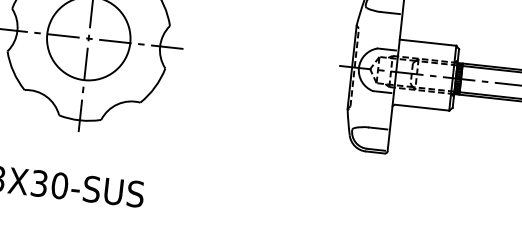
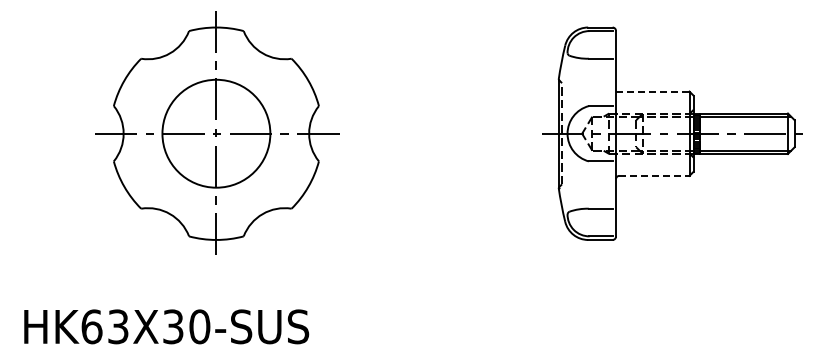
line: (427, 42) -> (652, 91), solid -> dashed
line: (422, 107) -> (654, 175), solid -> dashed

